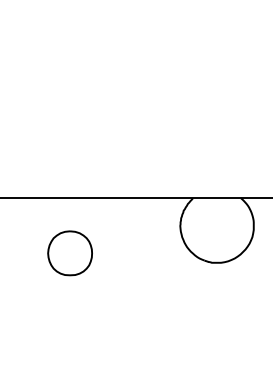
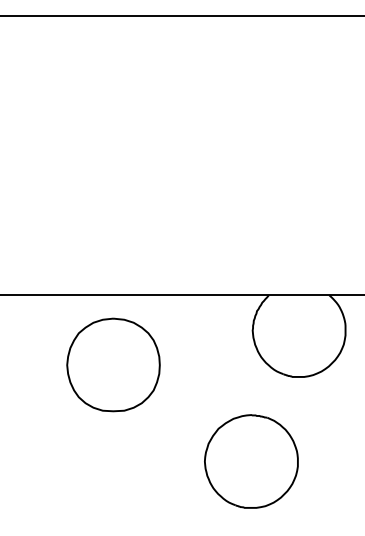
part: (70, 252) -> (113, 364), size x1.67
part: (179, 329) -> (251, 461), added

